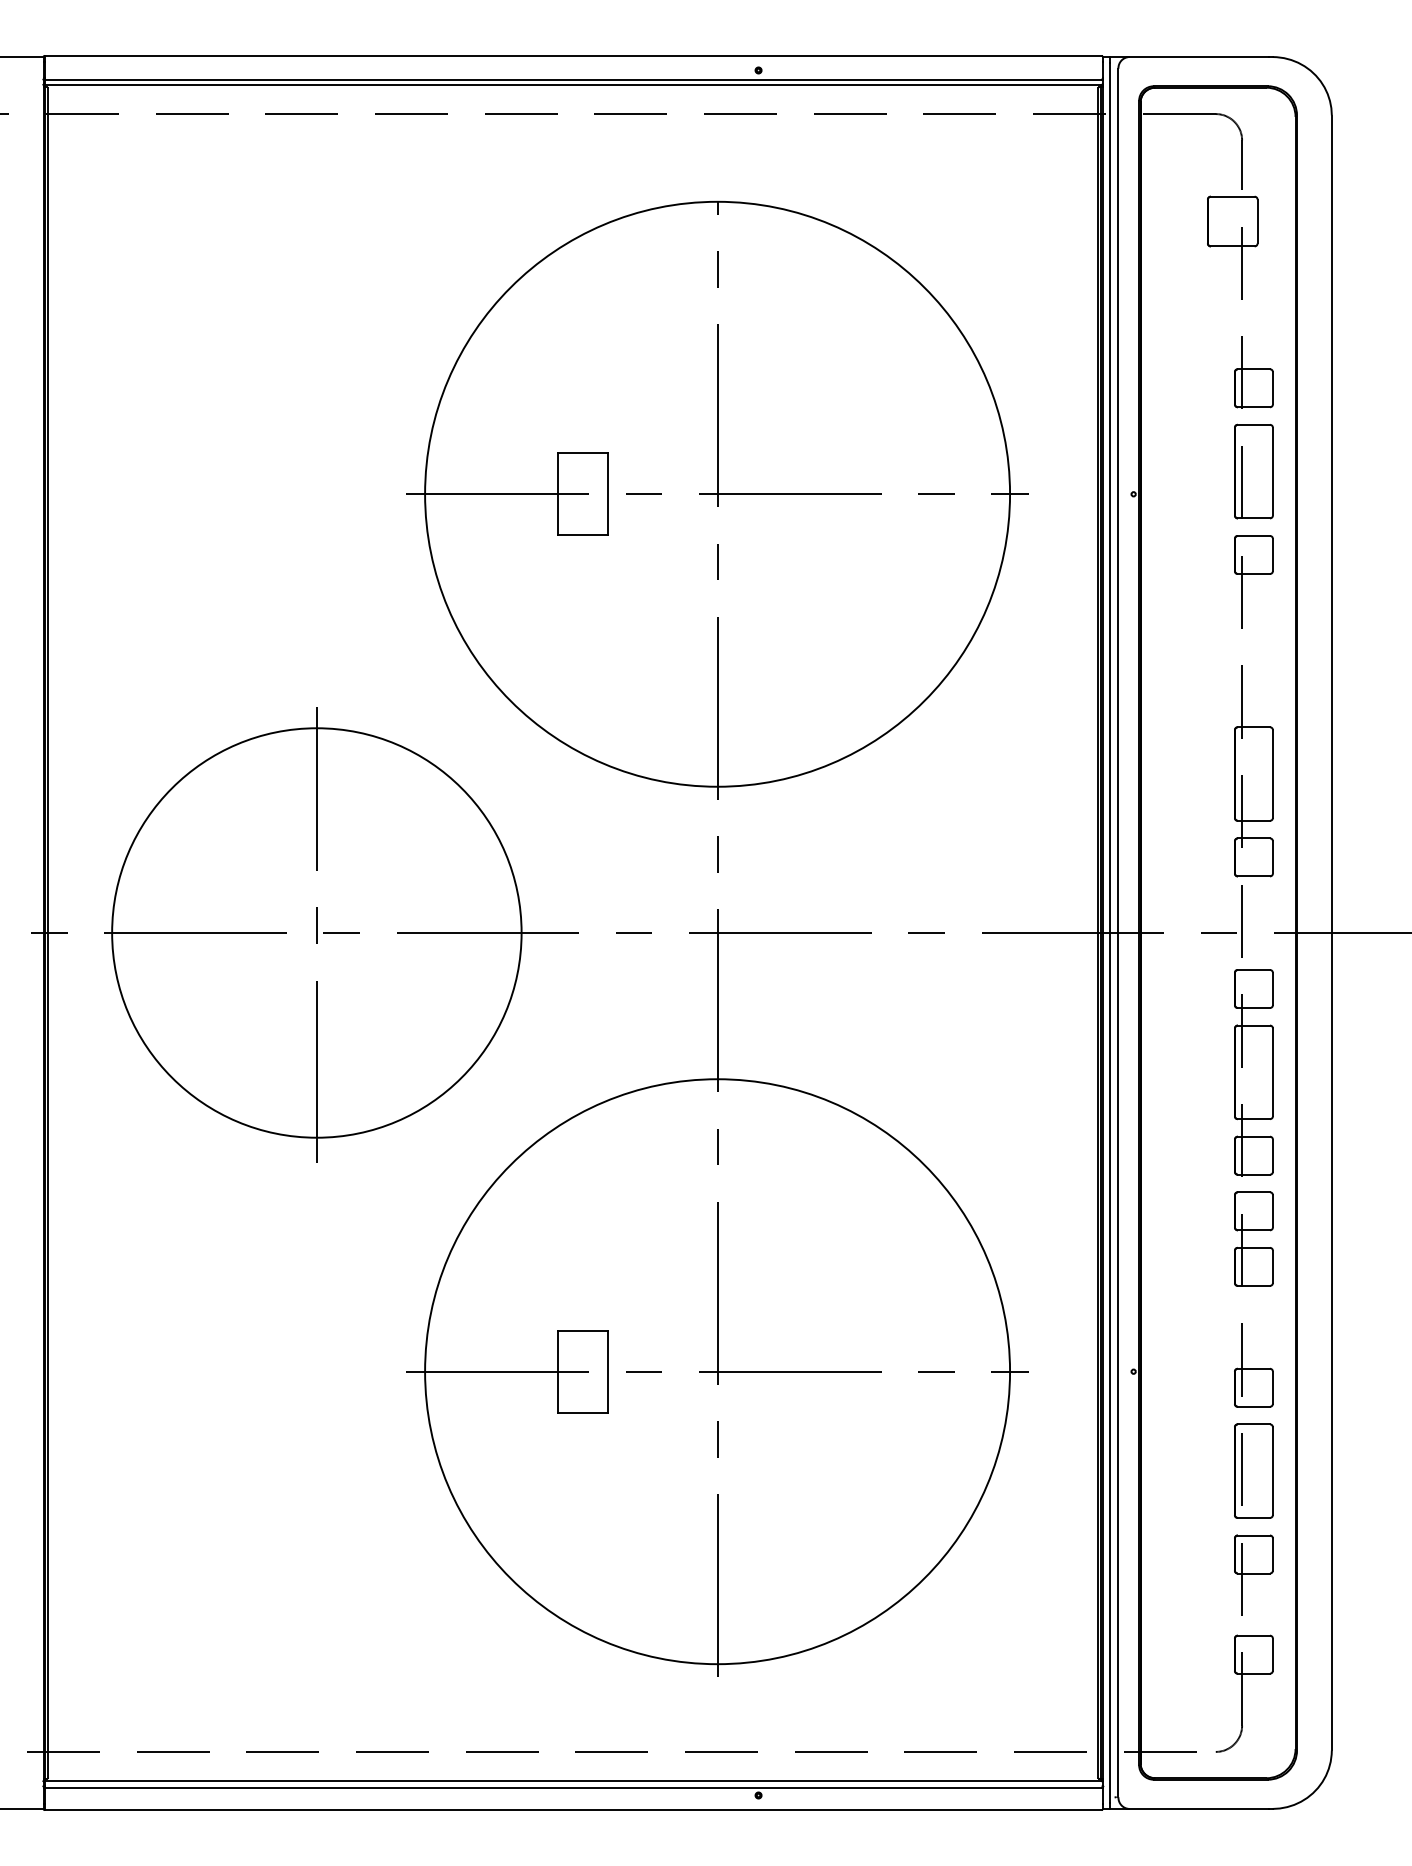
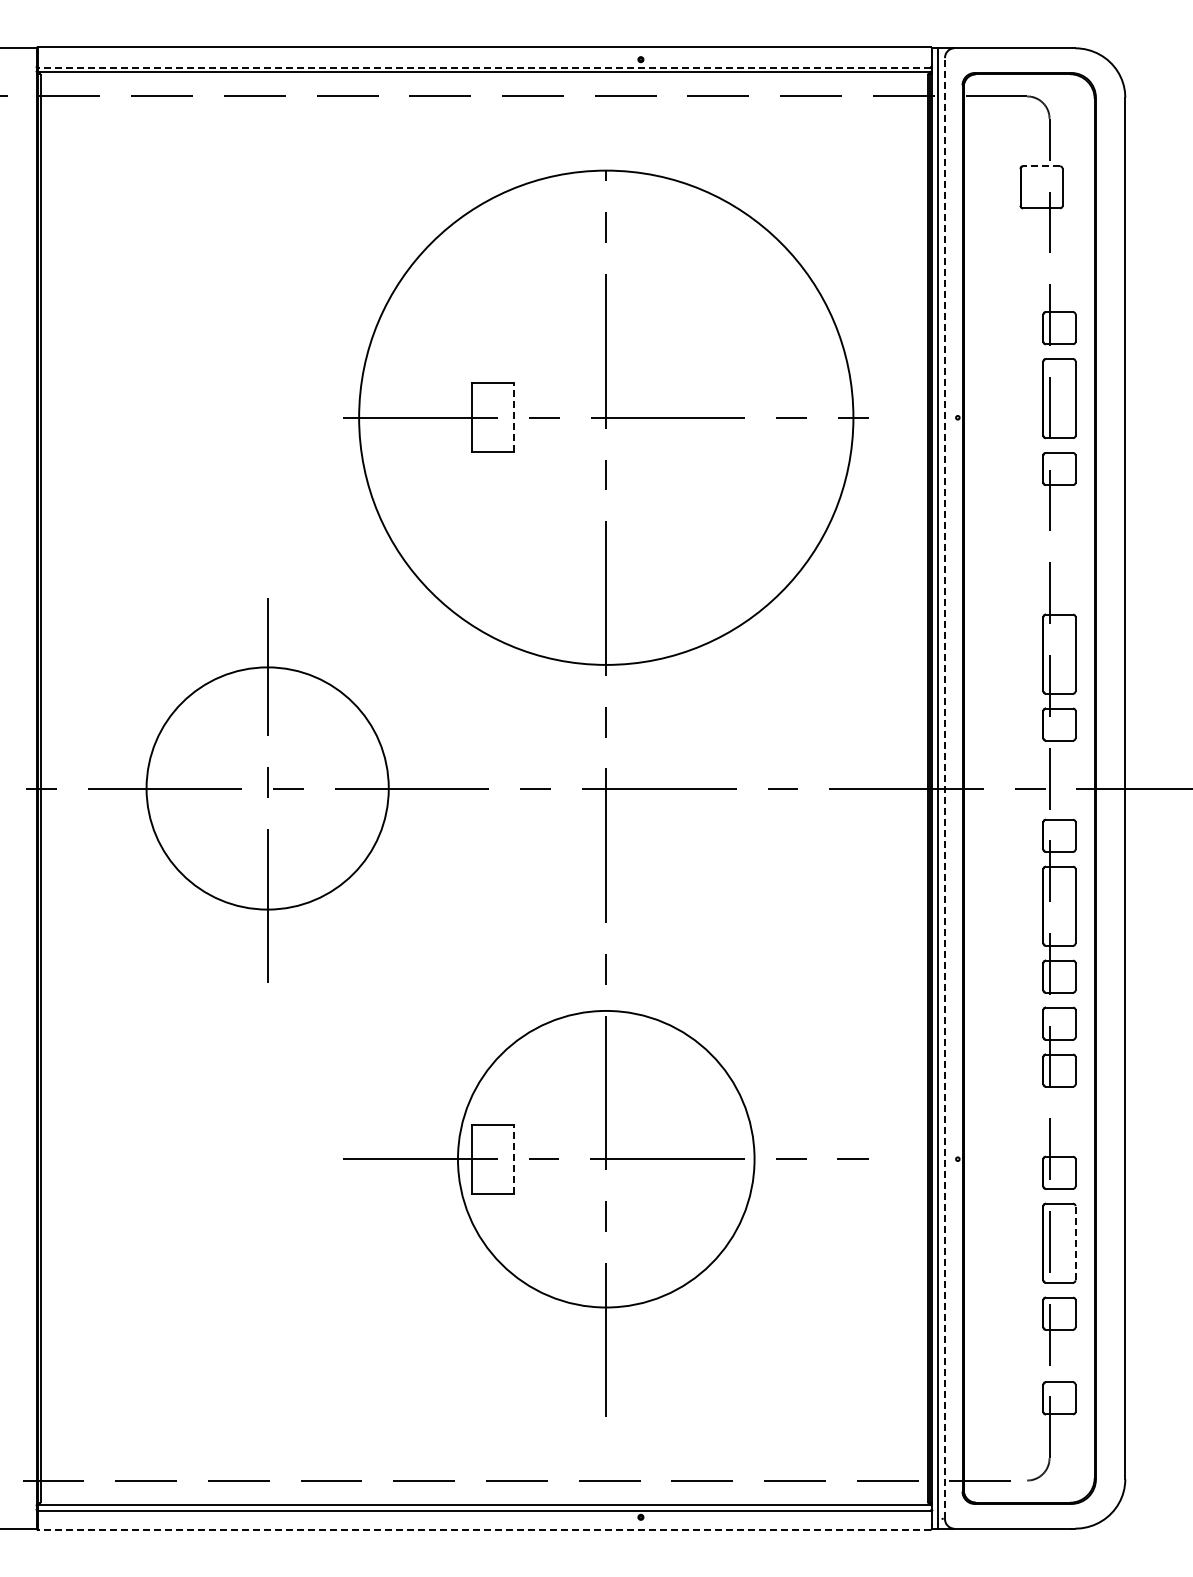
line: (573, 79) -> (484, 67), solid -> dashed
line: (1232, 196) -> (1041, 166), solid -> dashed
line: (607, 493) -> (513, 417), solid -> dashed
circle: (316, 933) -> (267, 788), size x0.7
line: (1119, 933) -> (945, 788), solid -> dashed
line: (607, 1372) -> (513, 1159), solid -> dashed
circle: (717, 1372) -> (606, 1159), size x0.6
line: (1272, 1470) -> (1075, 1242), solid -> dashed
line: (573, 1809) -> (484, 1529), solid -> dashed

